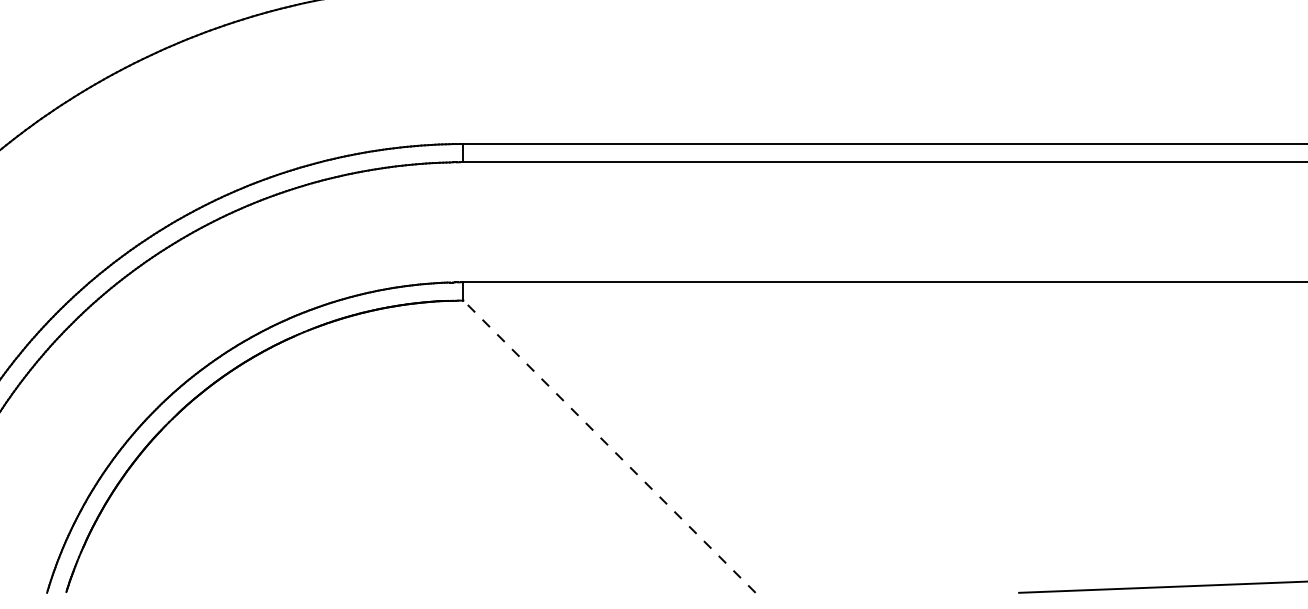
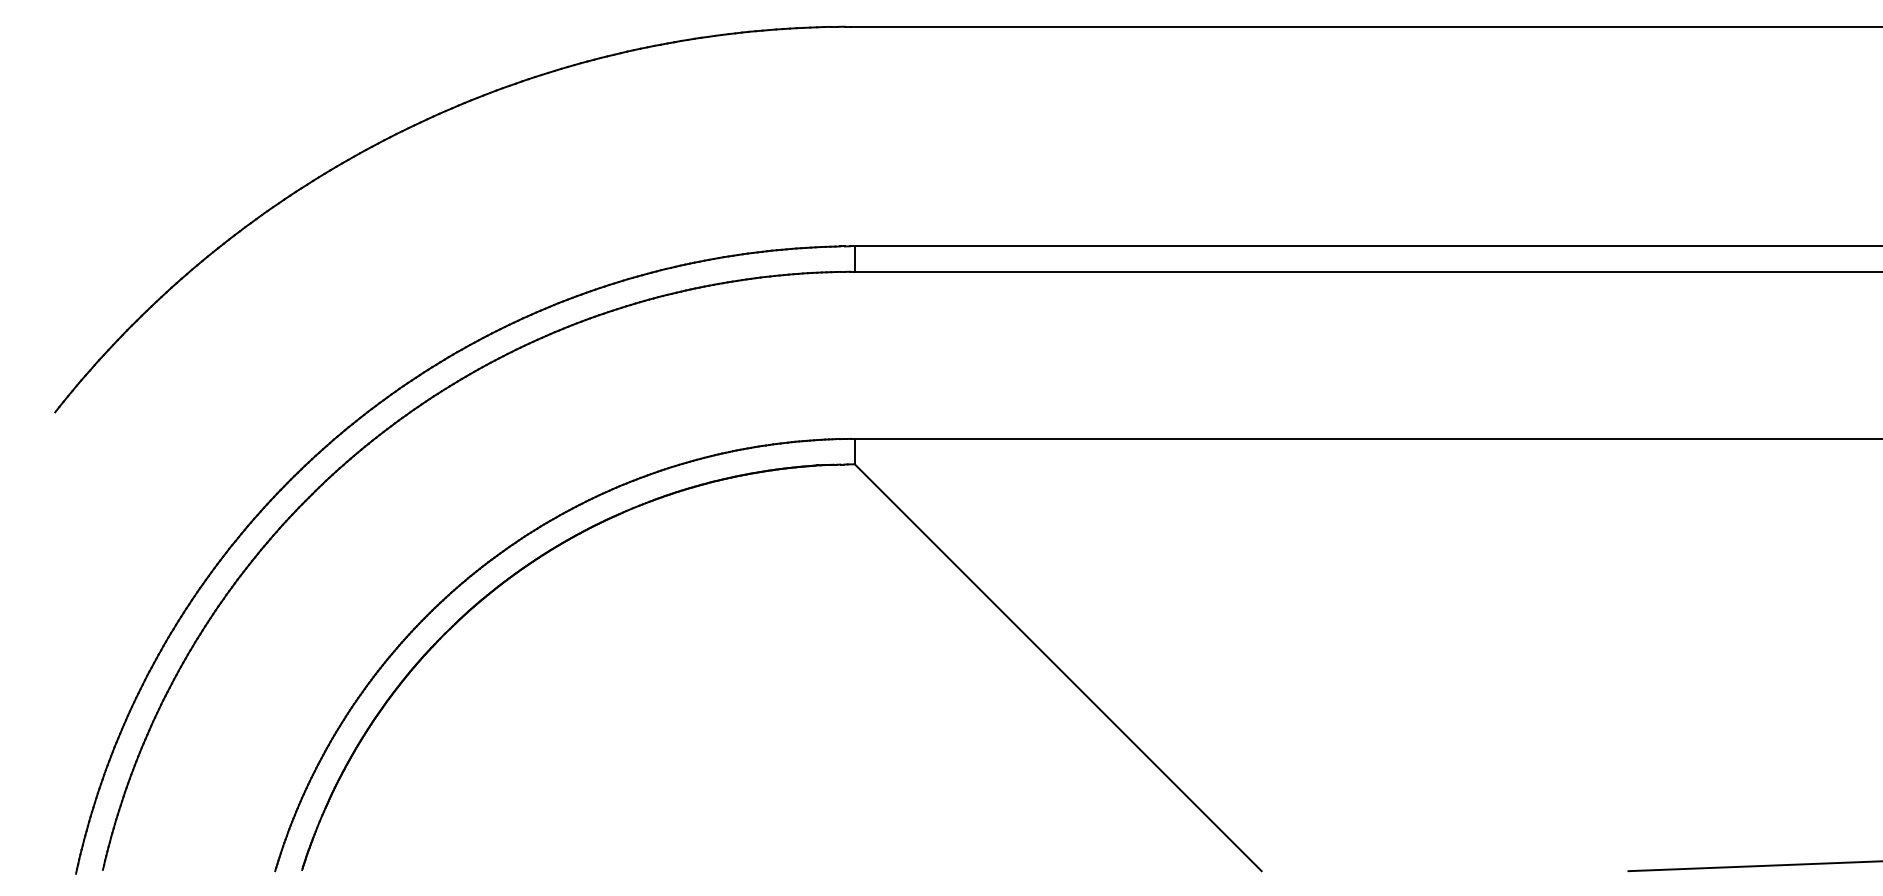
line: (609, 446) -> (1058, 667), dashed -> solid

